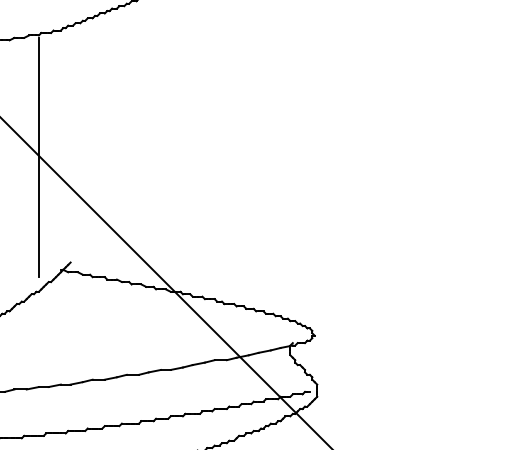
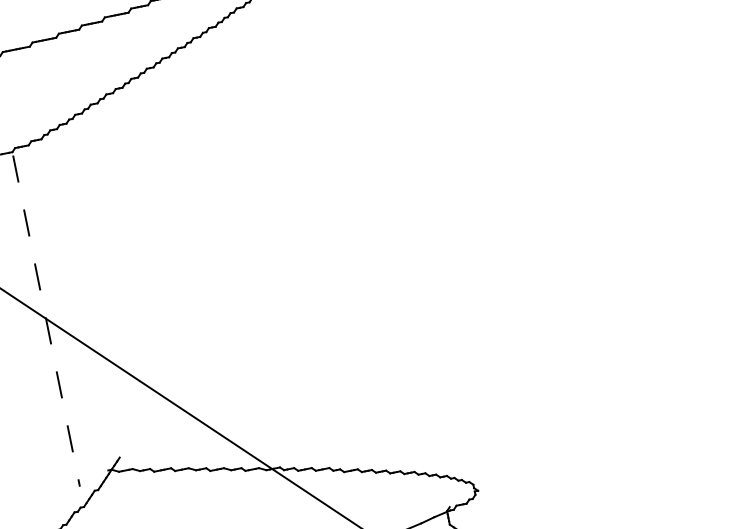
line: (38, 157) -> (45, 321), solid -> dashed

